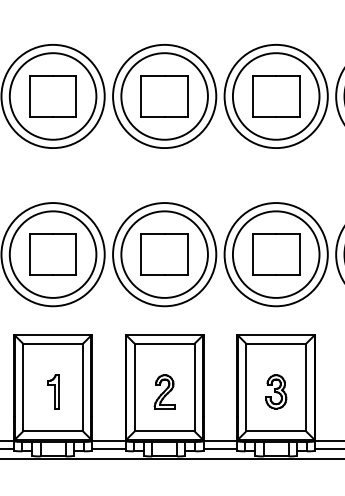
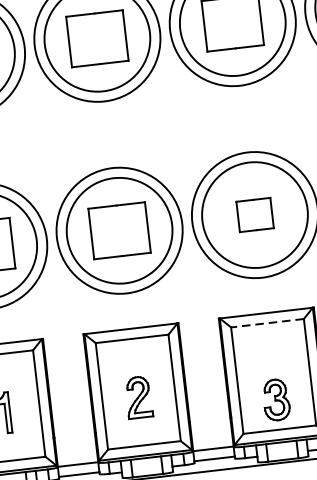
part: (276, 254) -> (255, 214), size x0.6
line: (276, 343) -> (267, 322), solid -> dashed
part: (276, 391) -> (276, 399), moved

